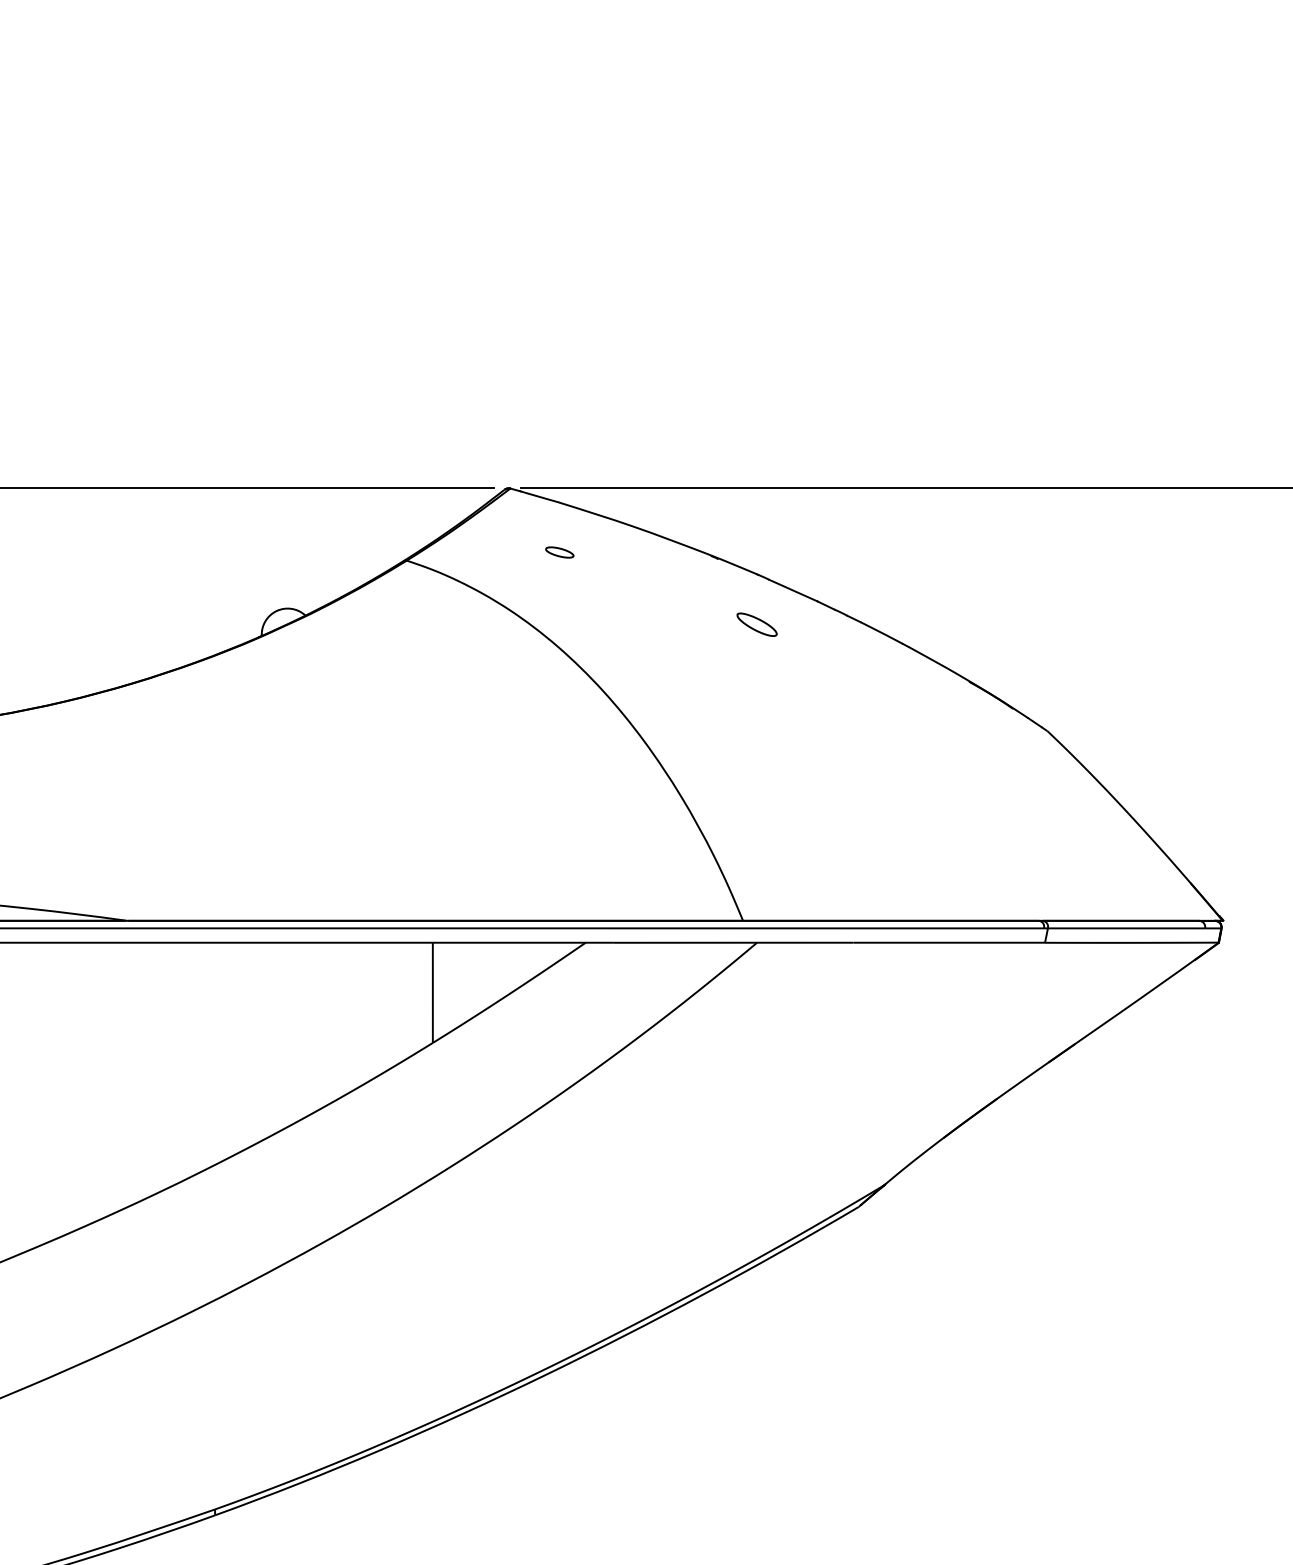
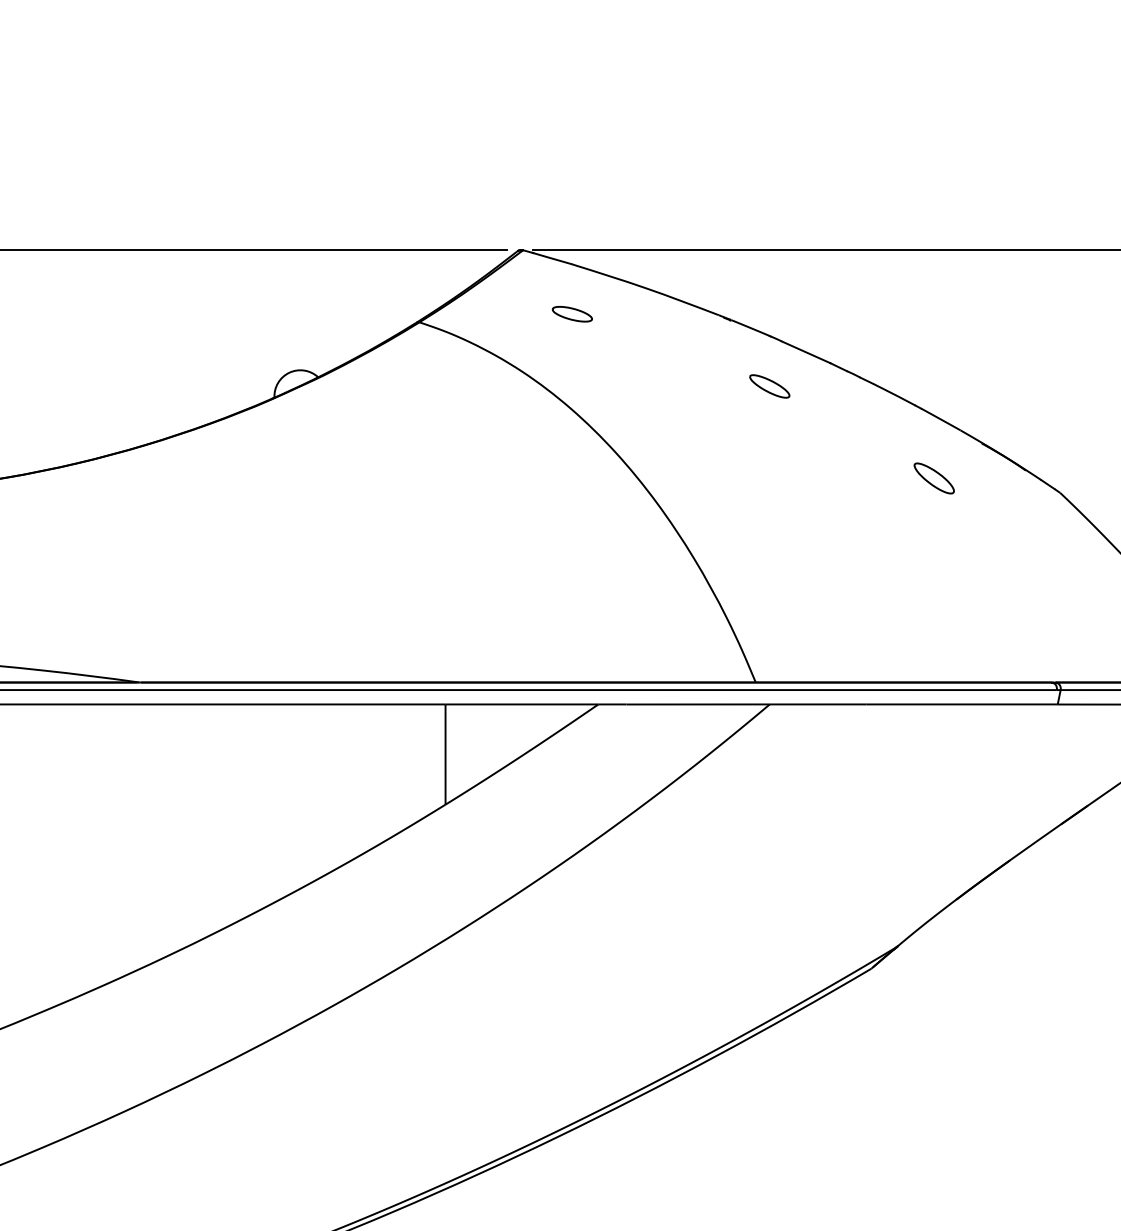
part: (559, 552) -> (572, 314), size x1.43
part: (921, 716) -> (934, 478), added

